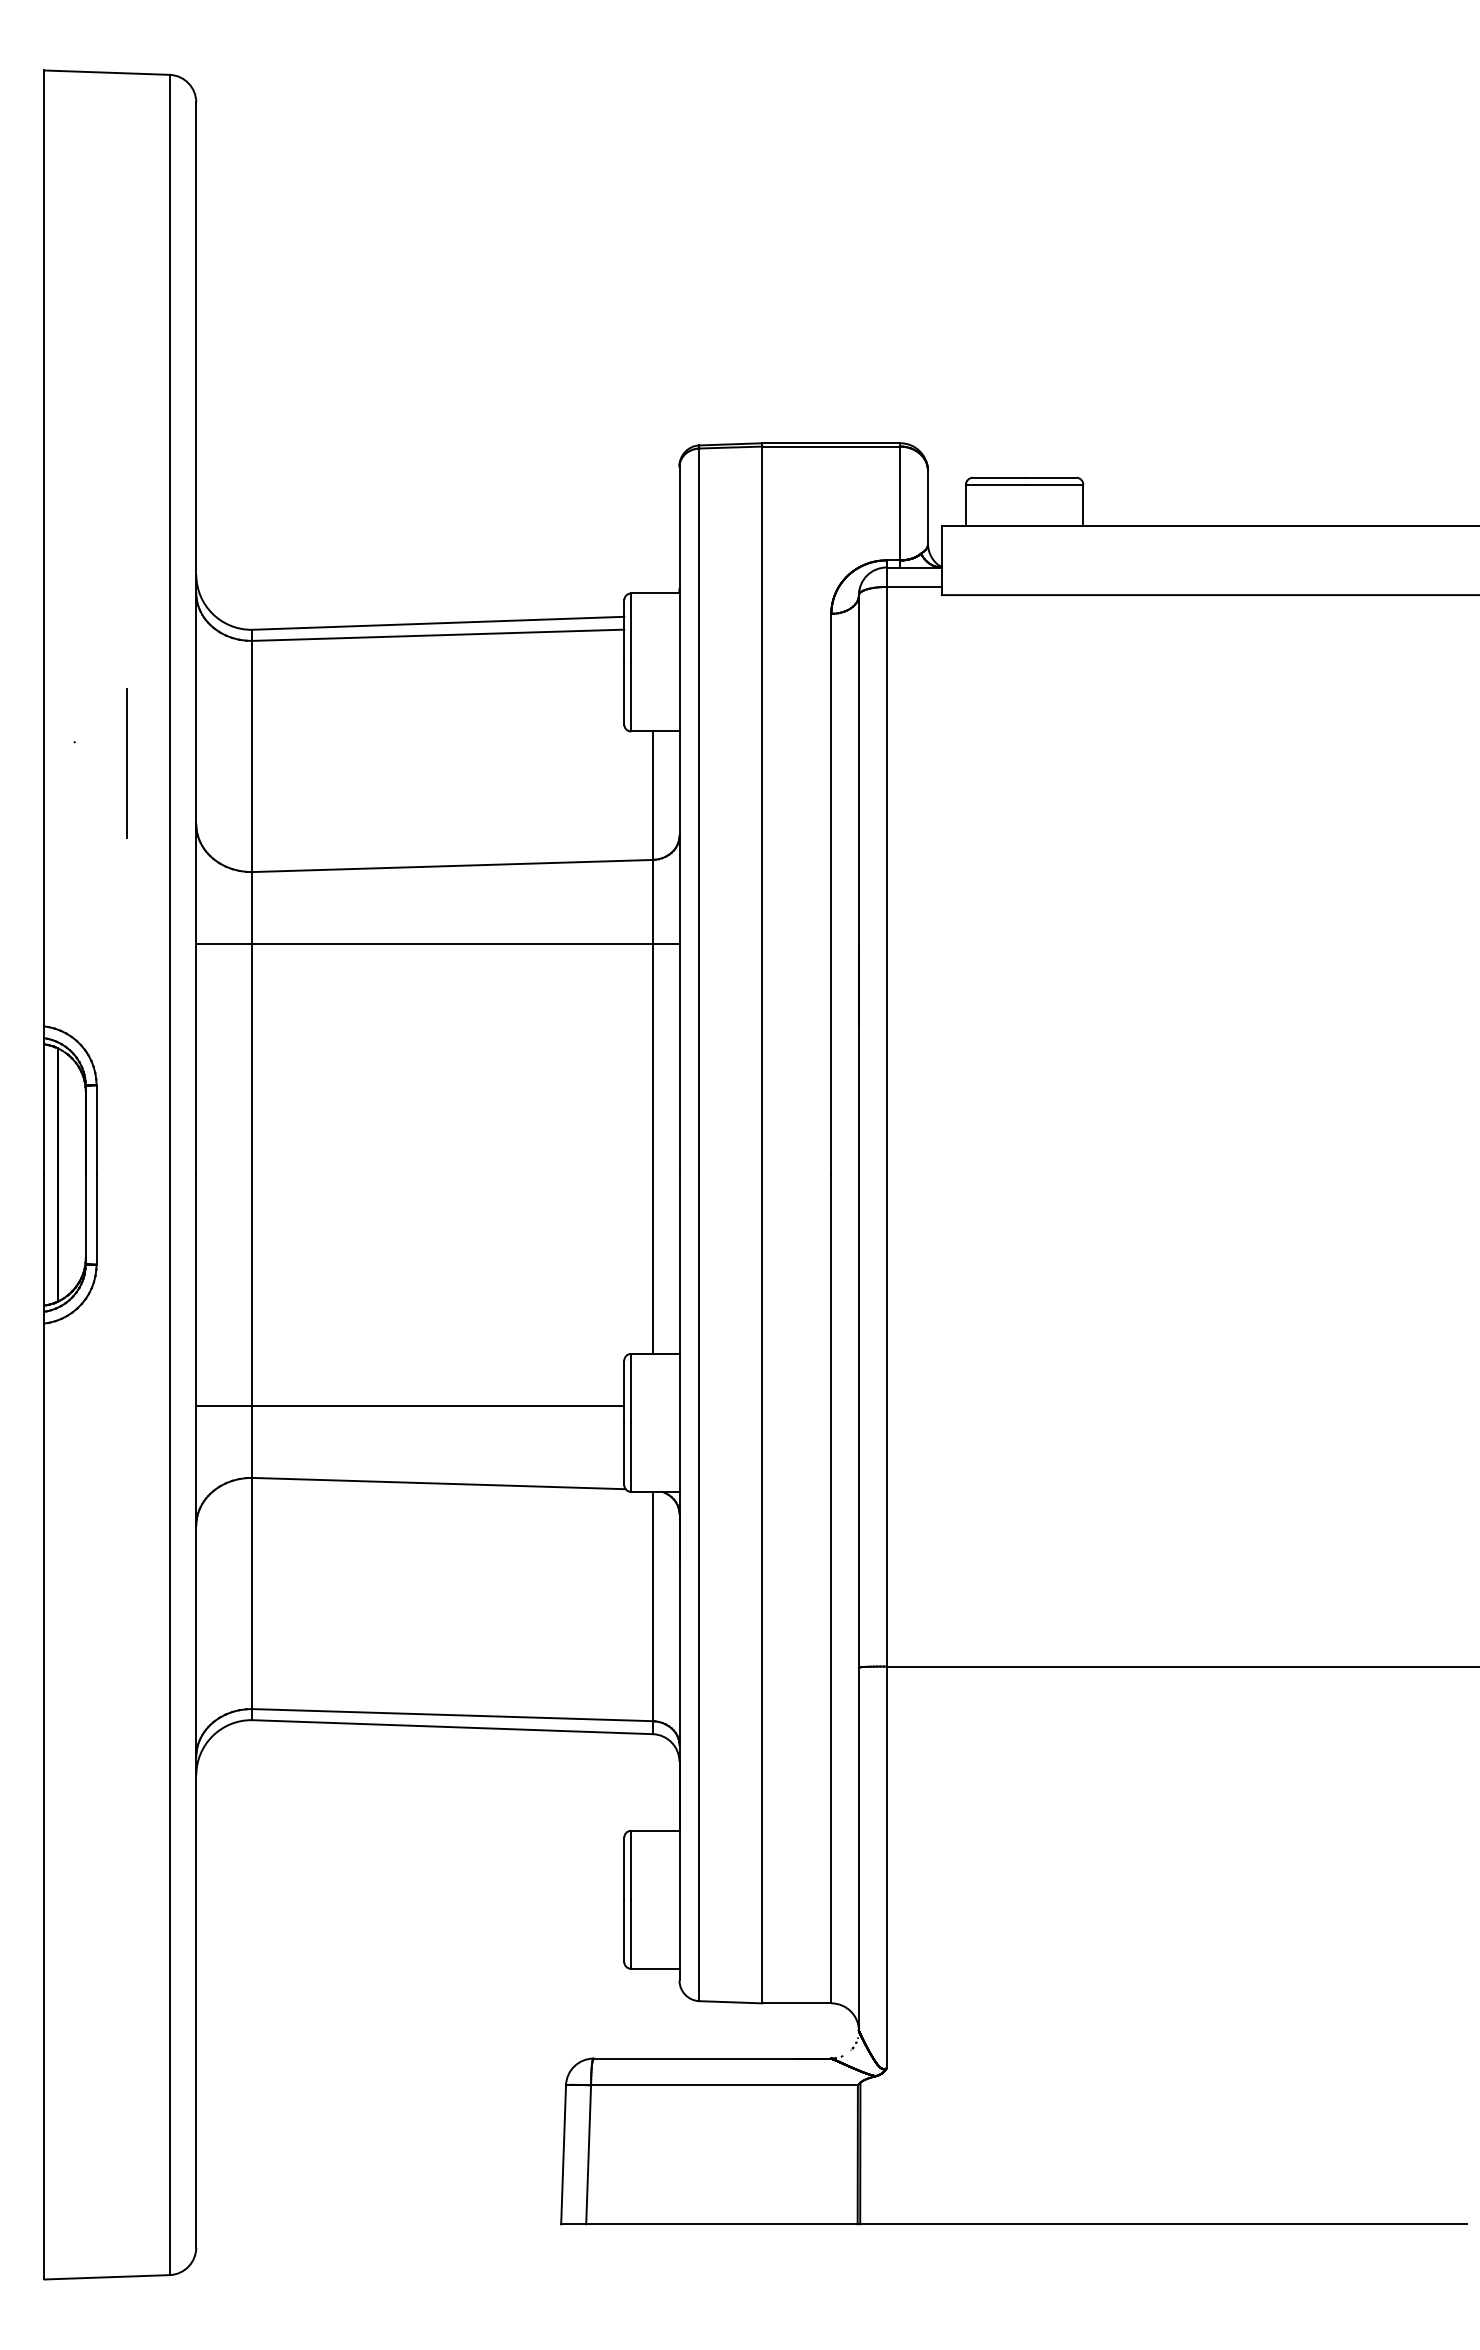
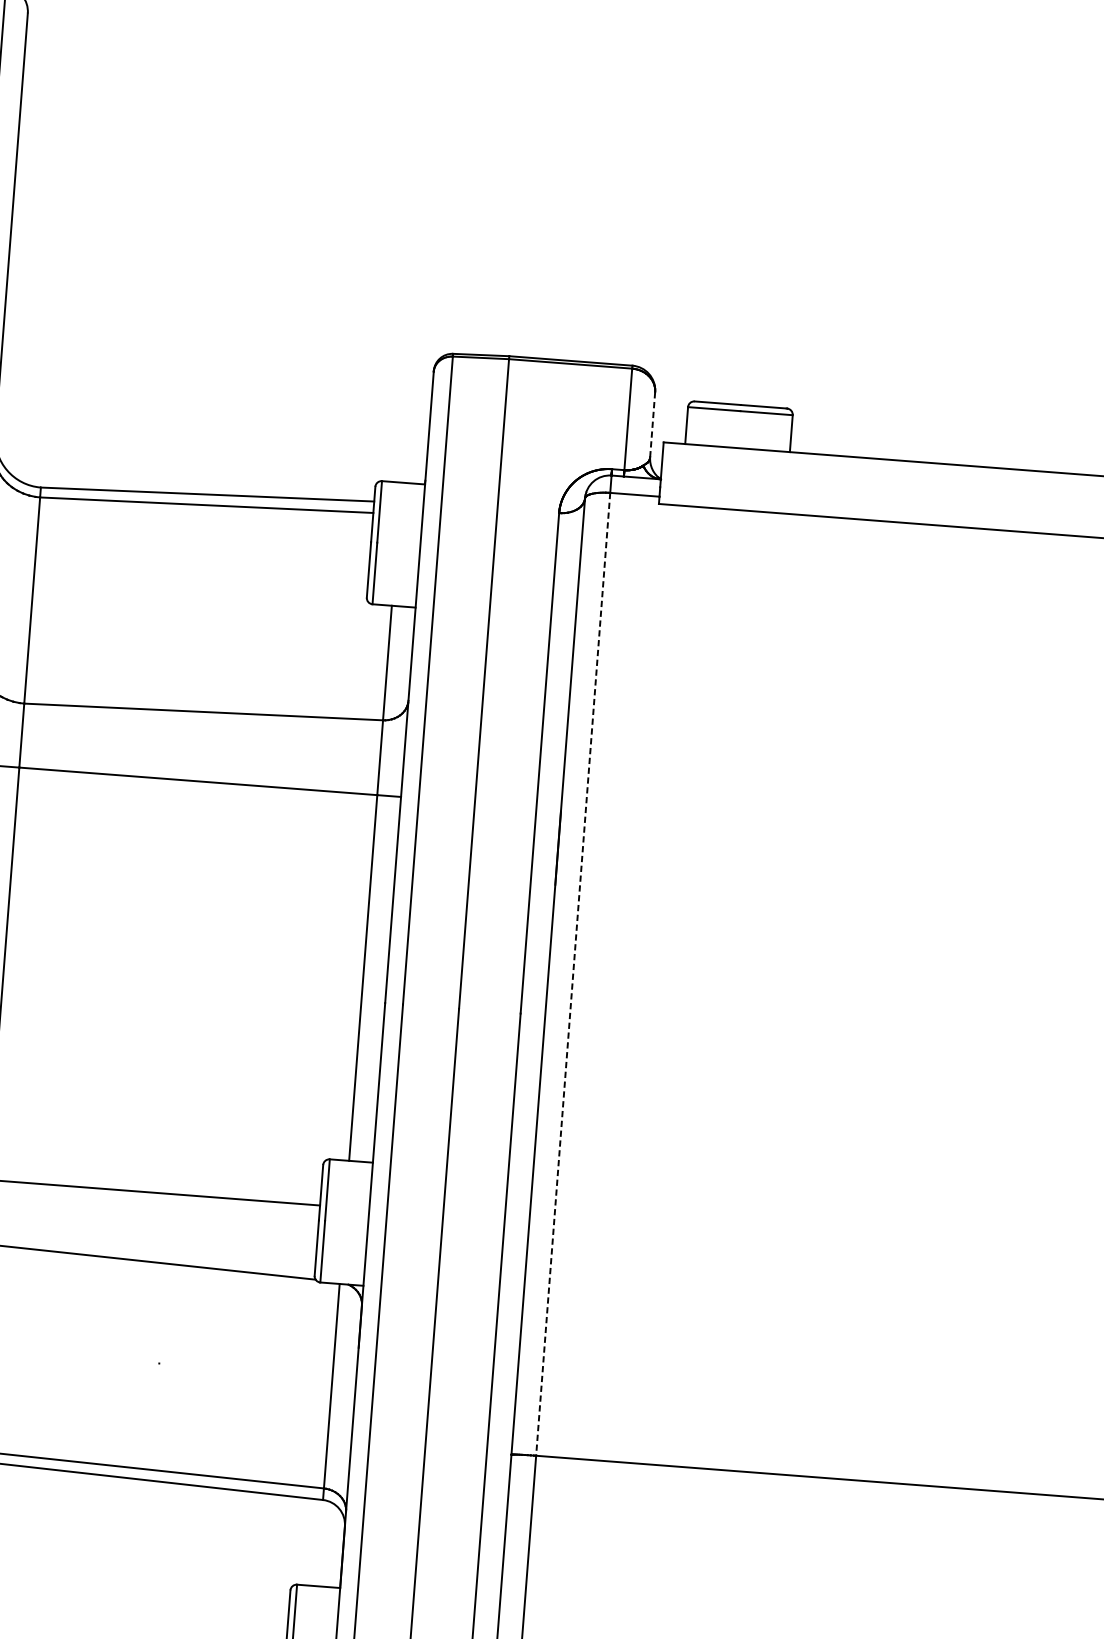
line: (928, 507) -> (653, 424), solid -> dashed
line: (886, 1126) -> (573, 974), solid -> dashed

